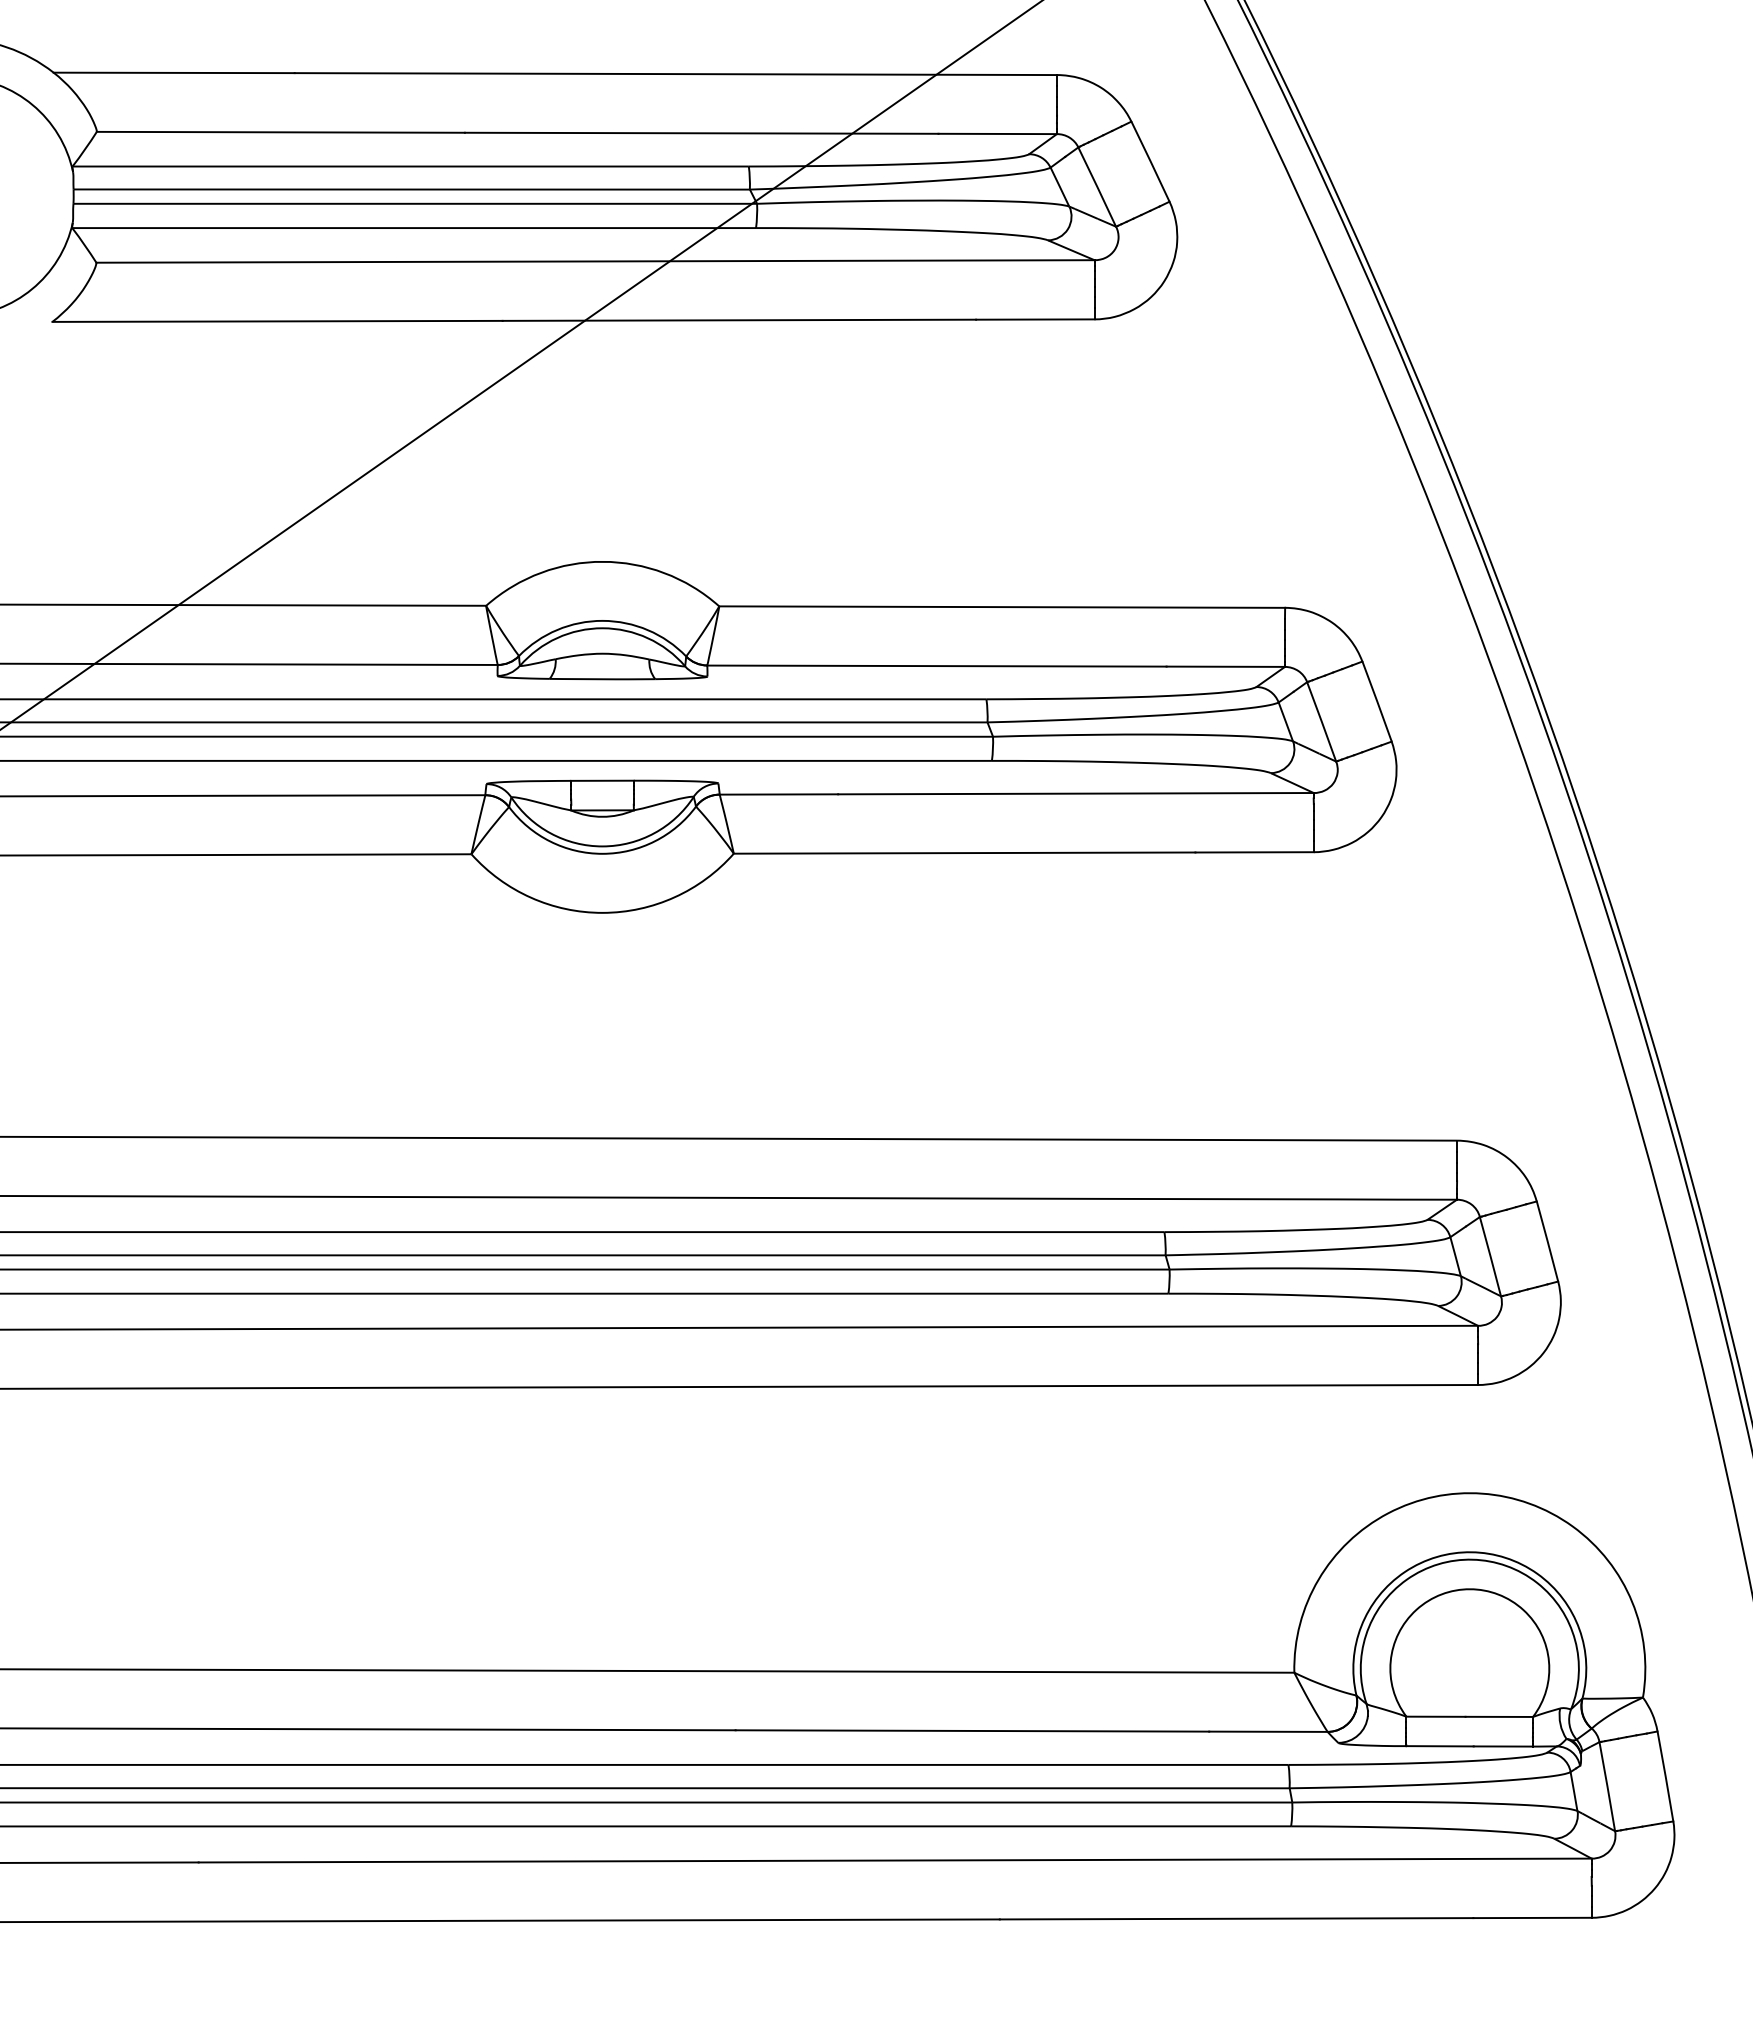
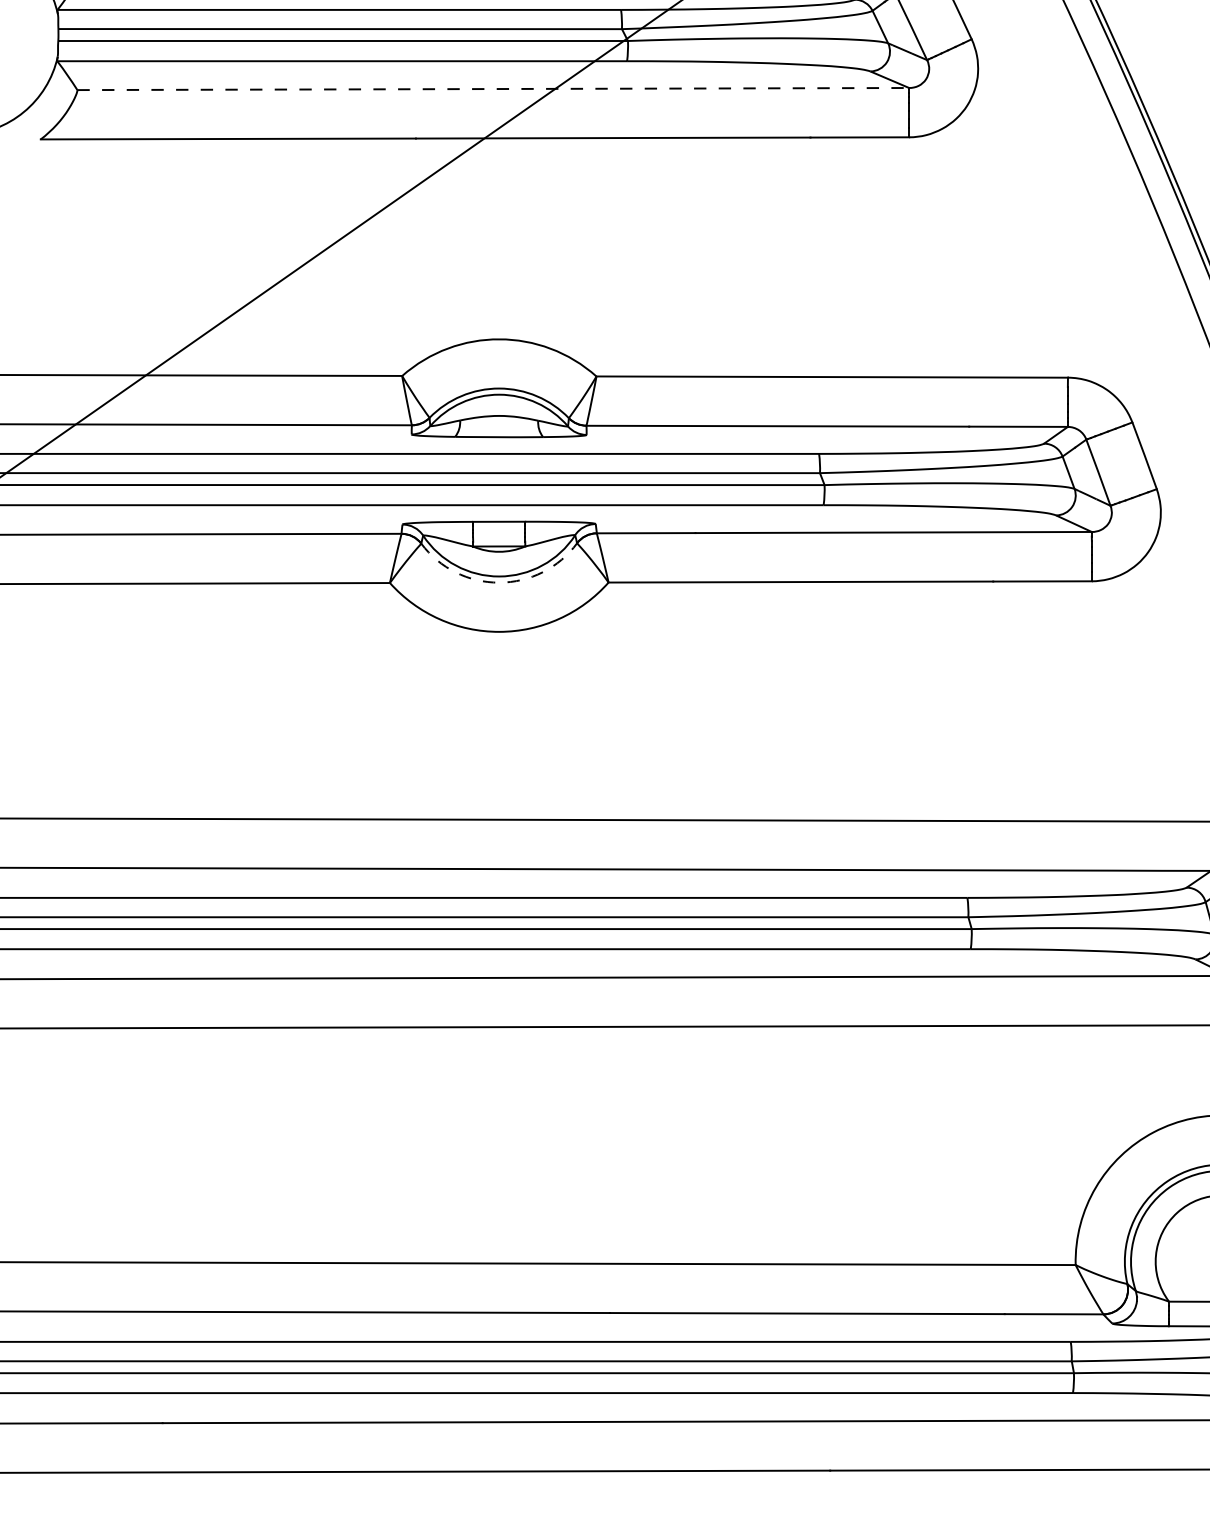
line: (595, 261) -> (493, 89), solid -> dashed
arc: (602, 853) -> (499, 582), solid -> dashed

